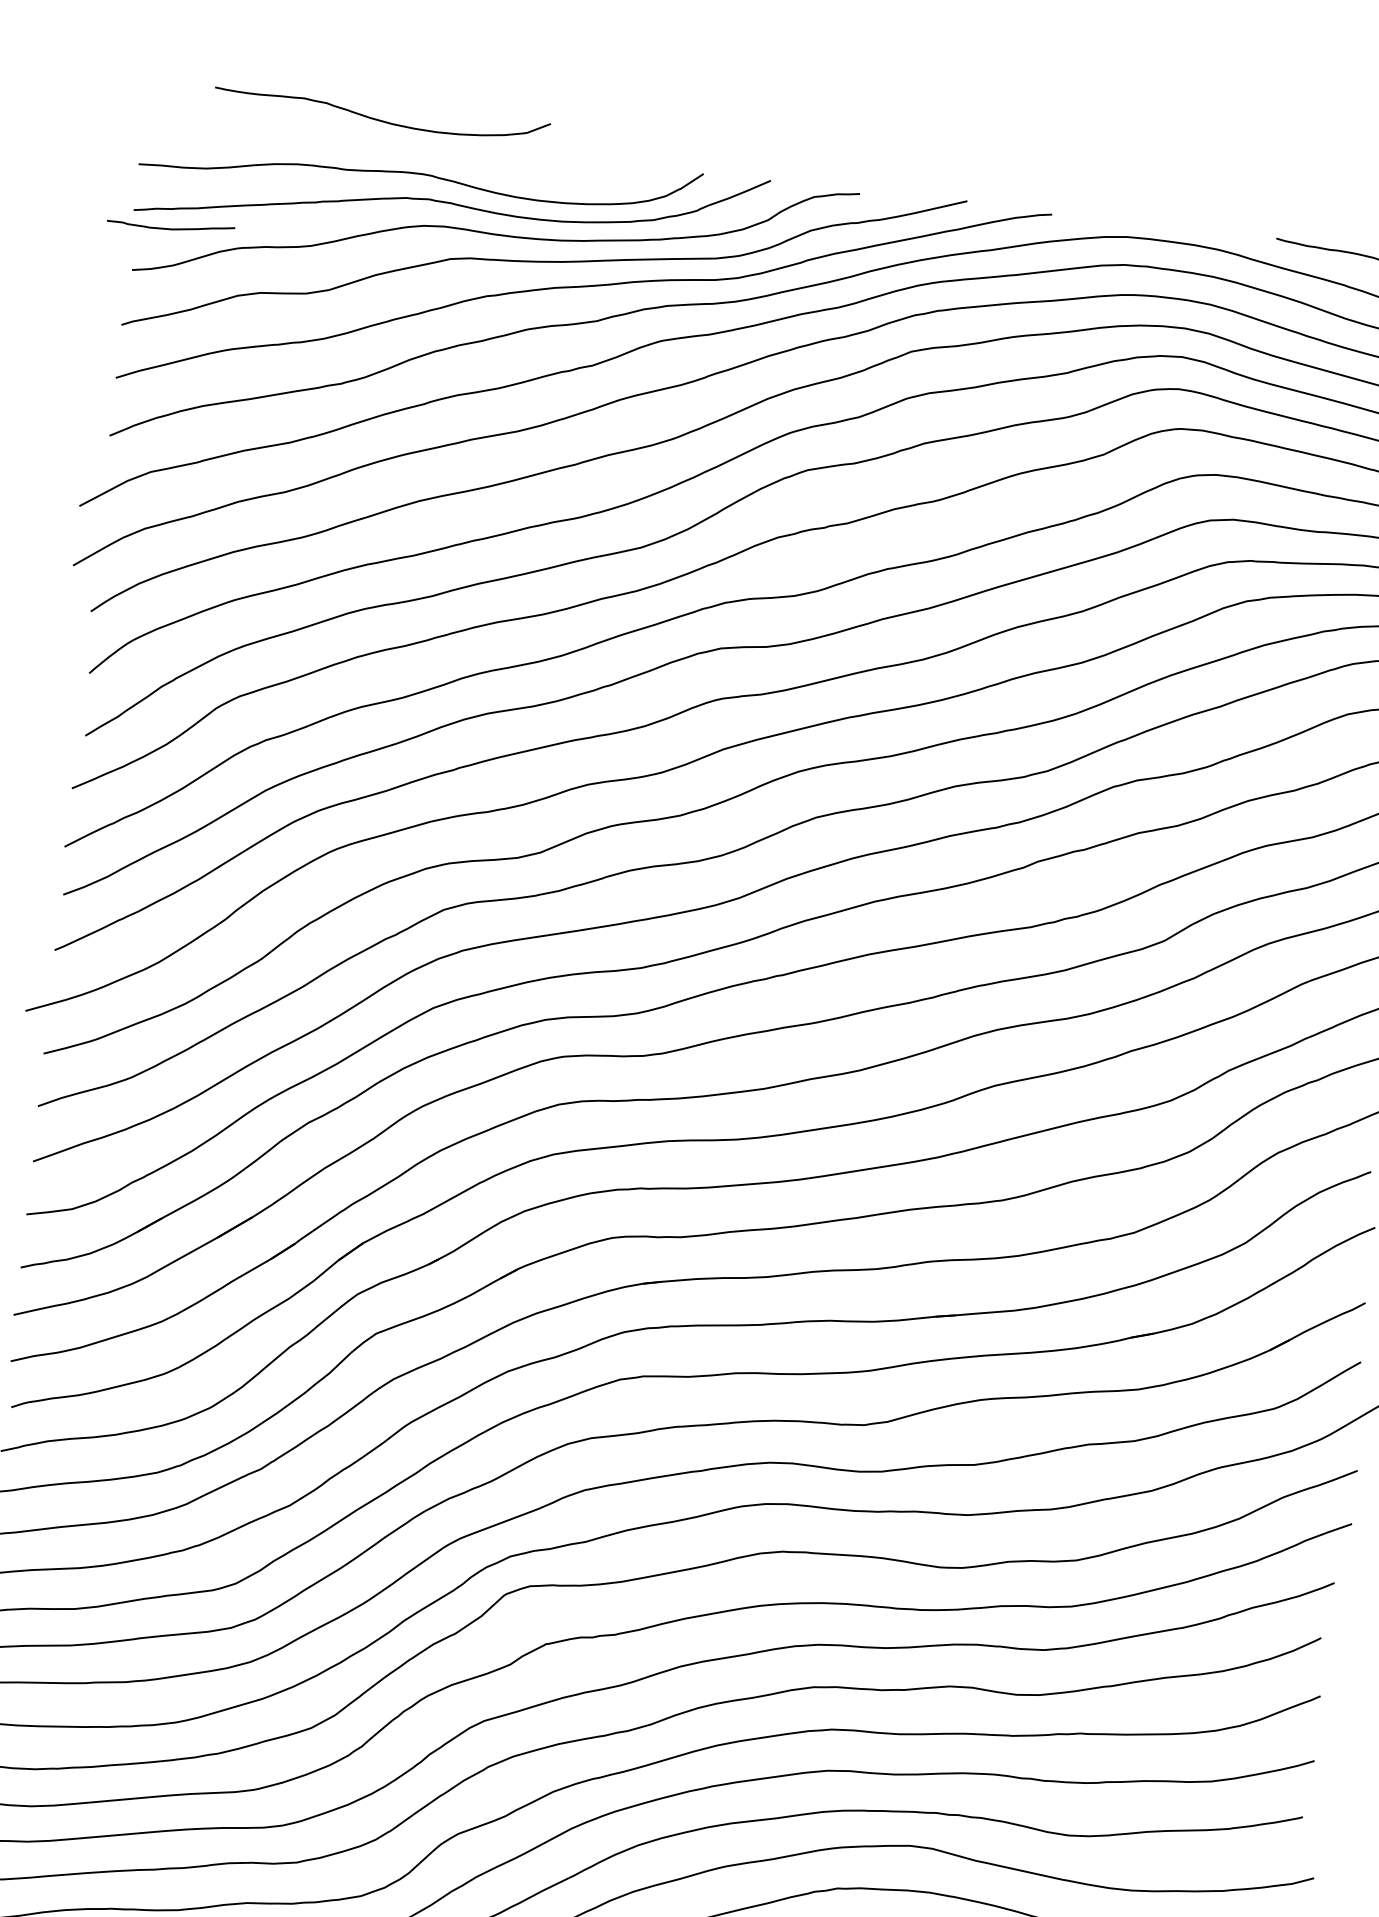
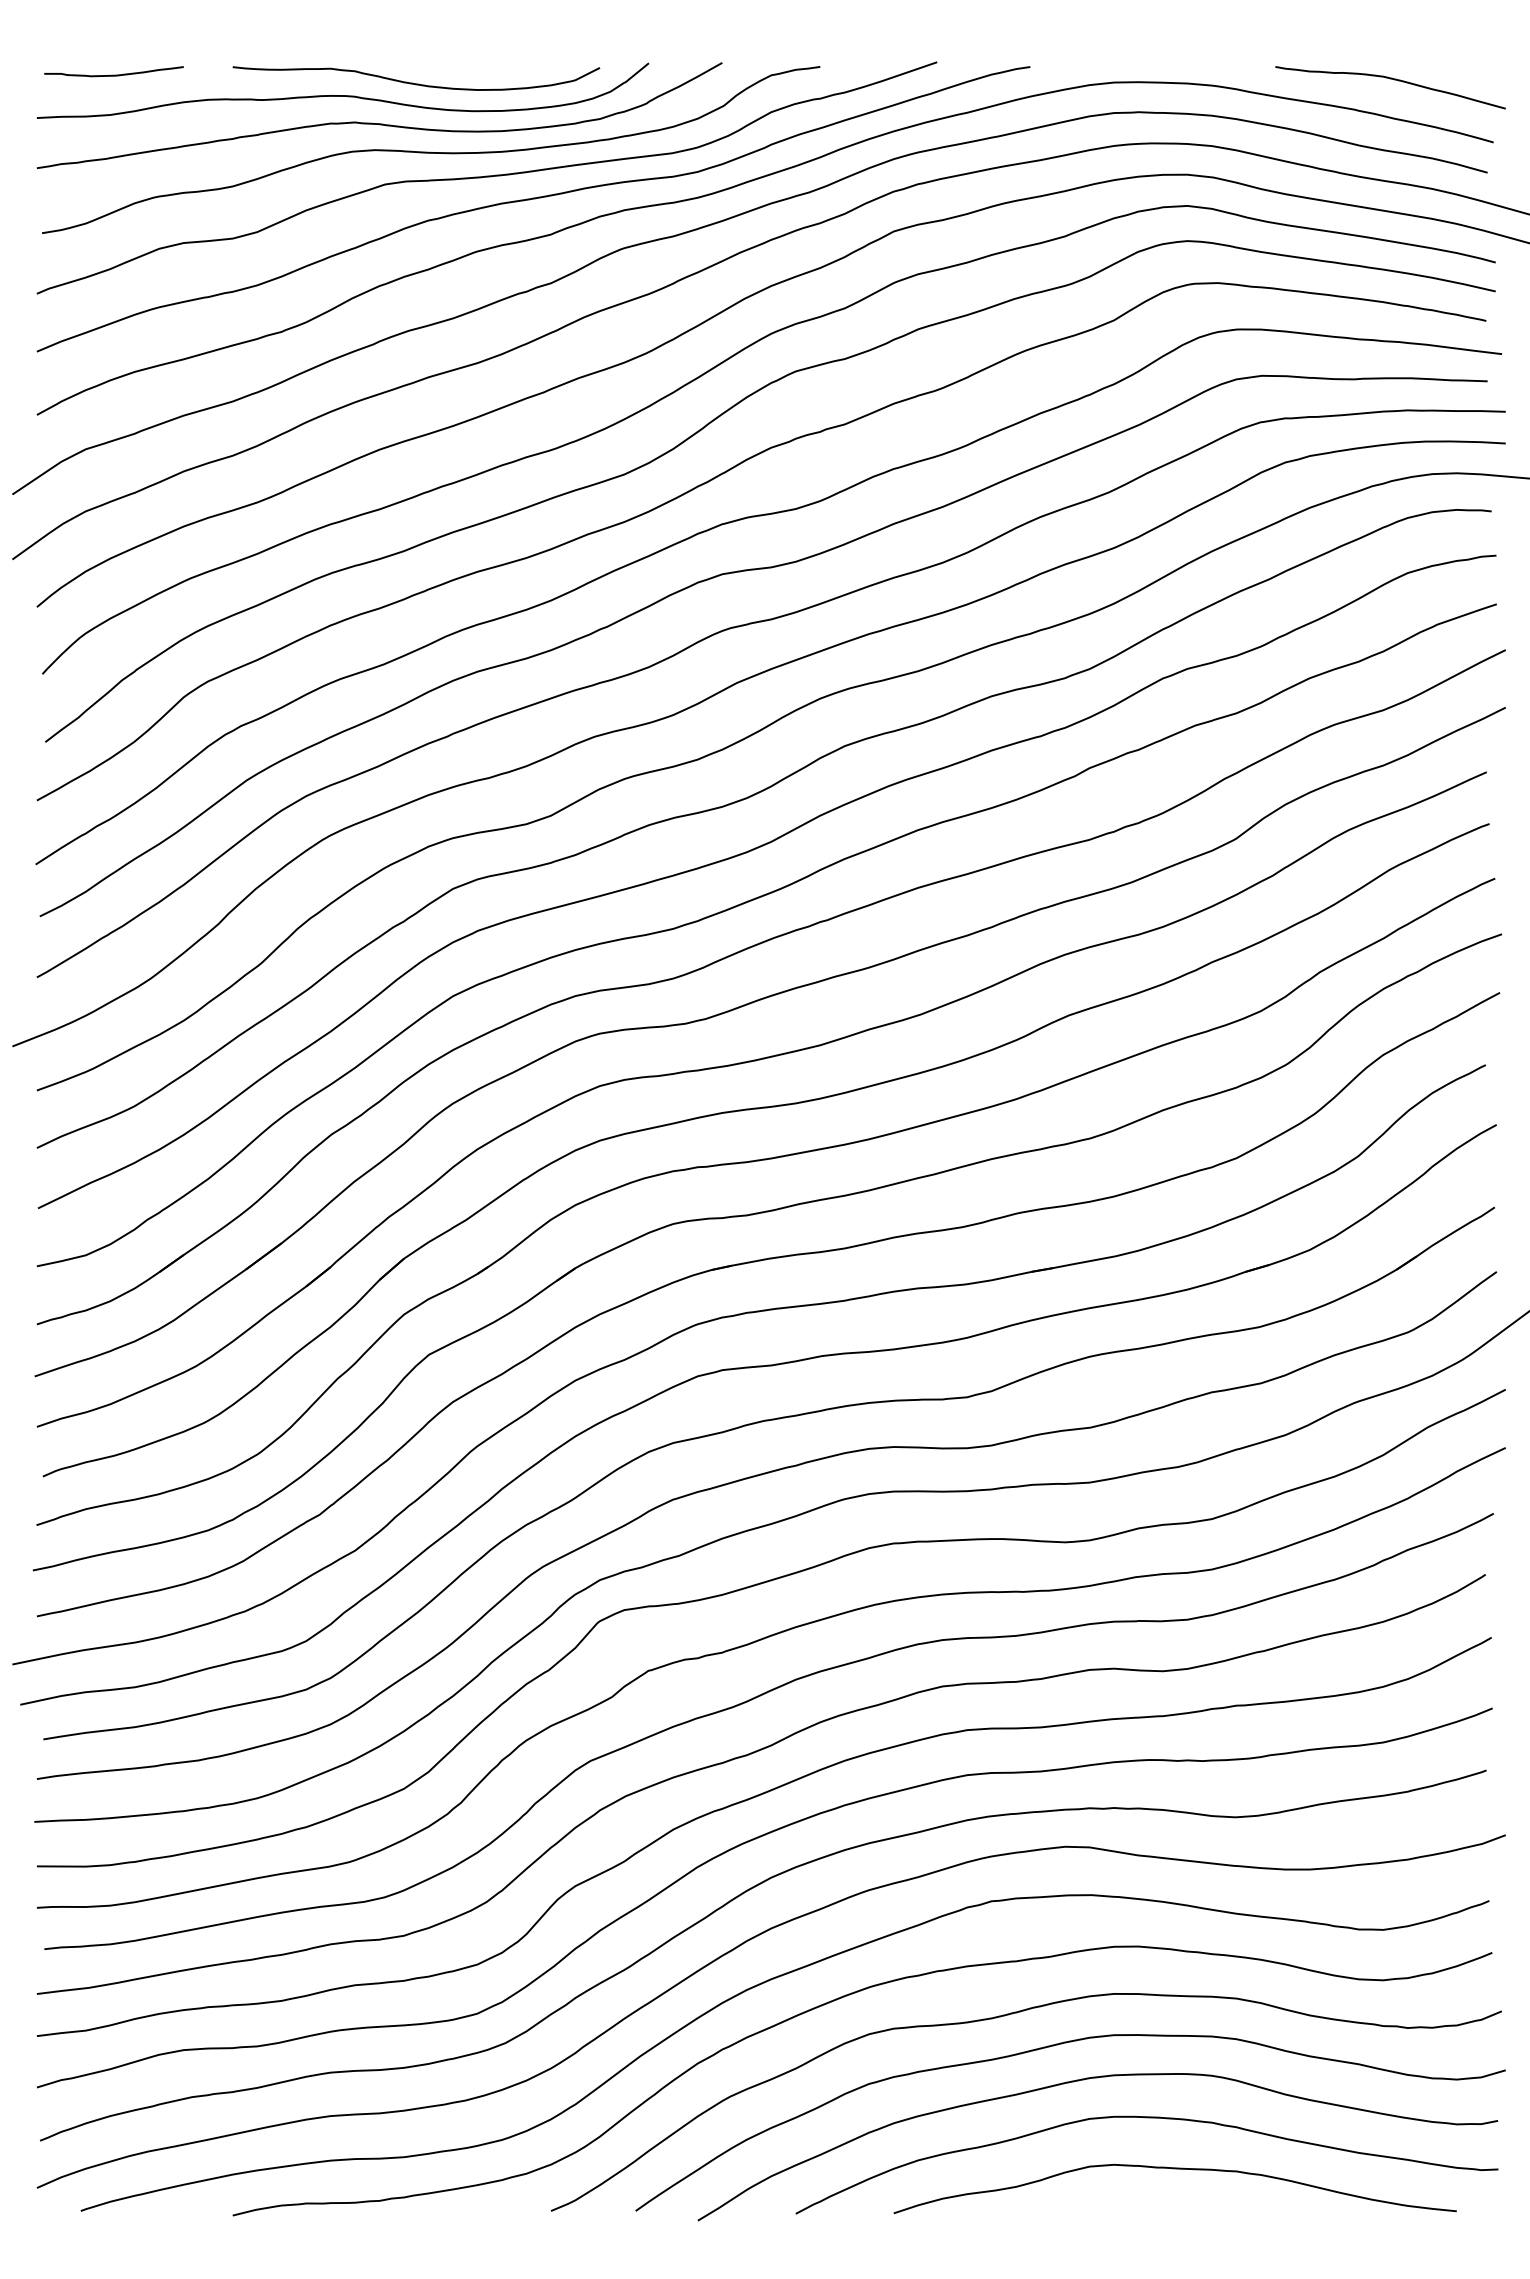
curve: (378, 119) -> (413, 82), moved
curve: (170, 228) -> (113, 74), moved

